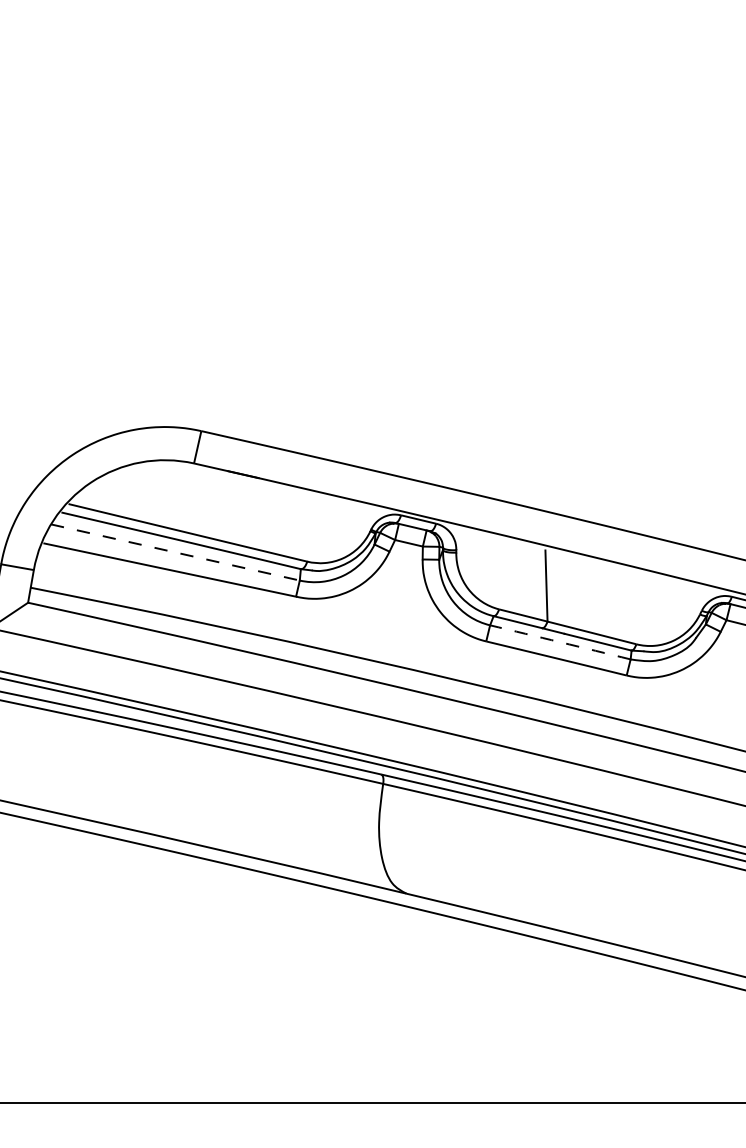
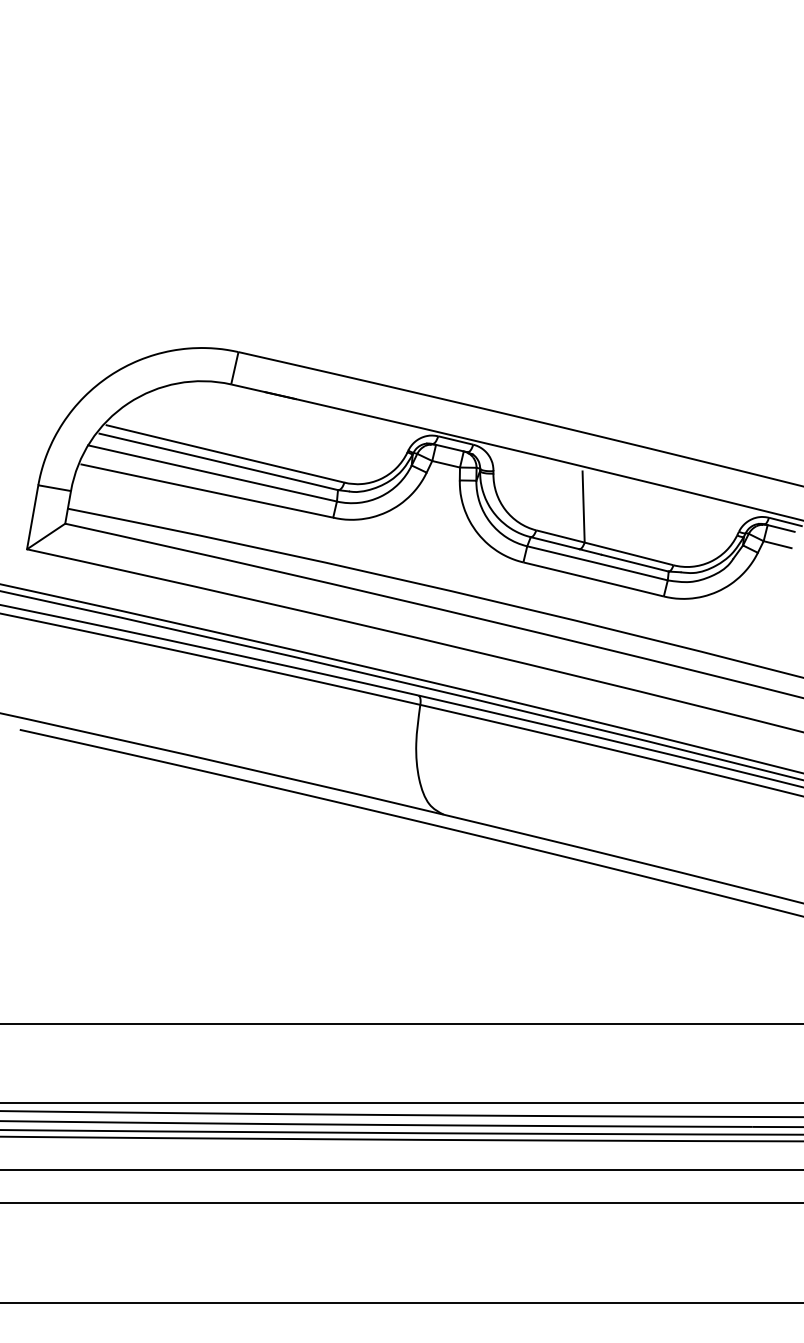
line: (175, 552) -> (212, 473), dashed -> solid
arc: (560, 642) -> (597, 563), dashed -> solid

